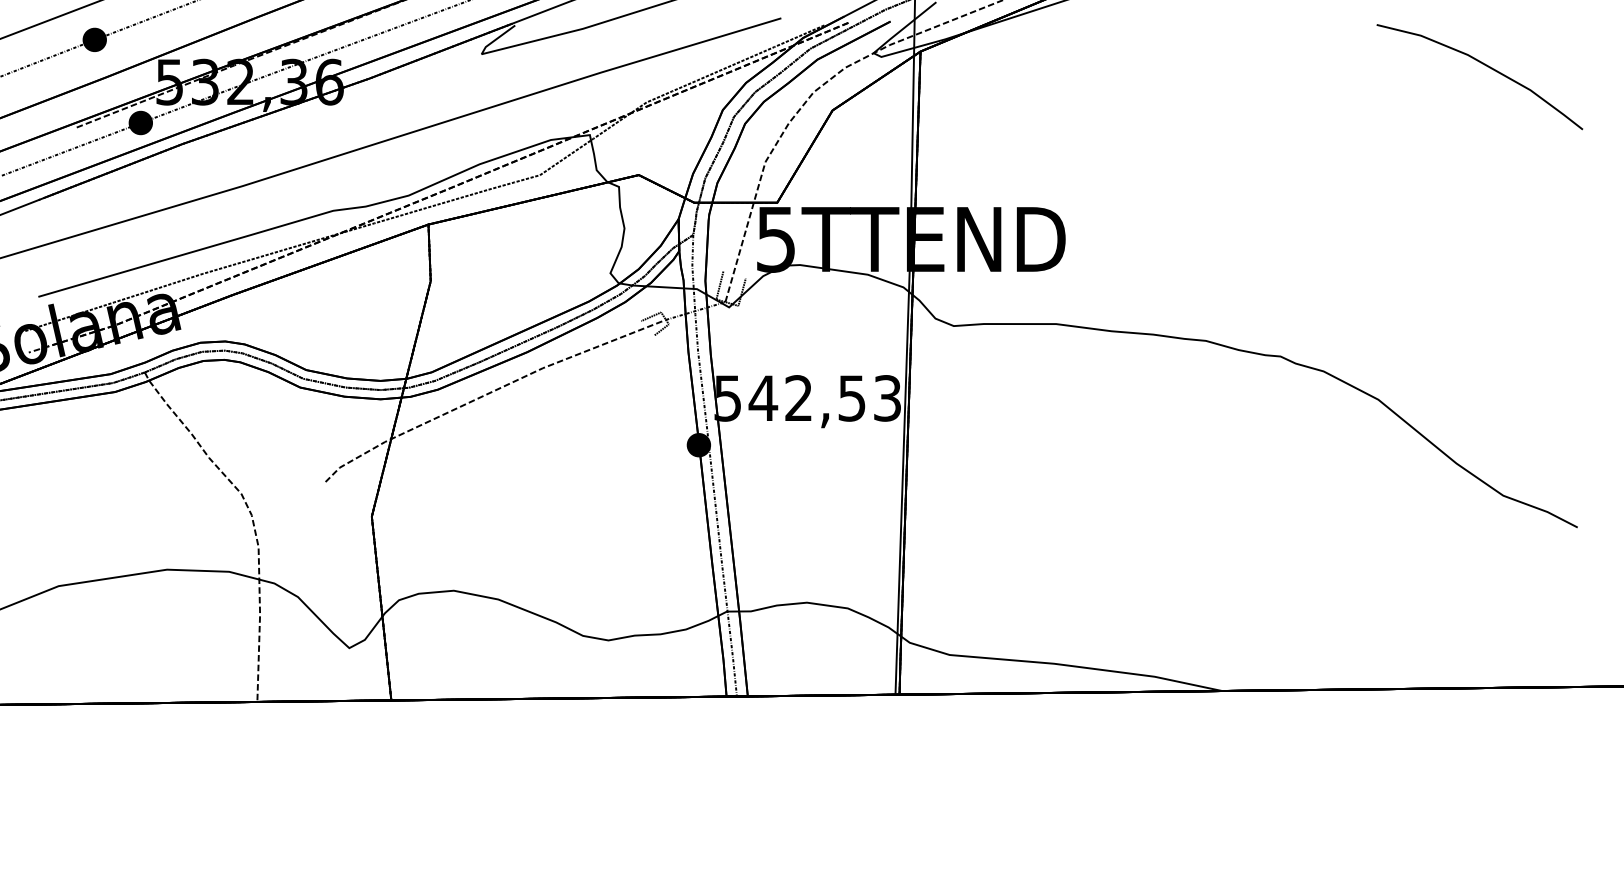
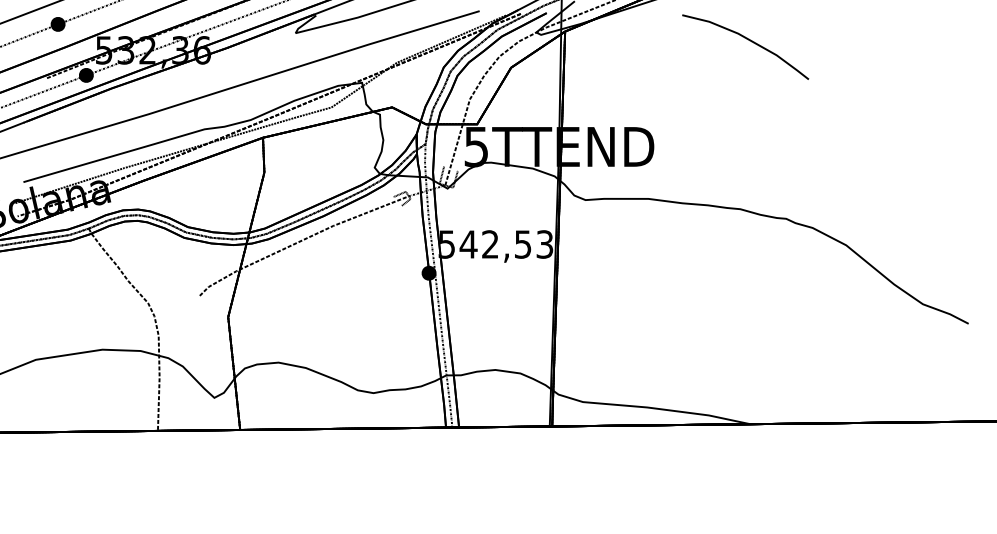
curve: (1486, 67) -> (749, 41), moved

